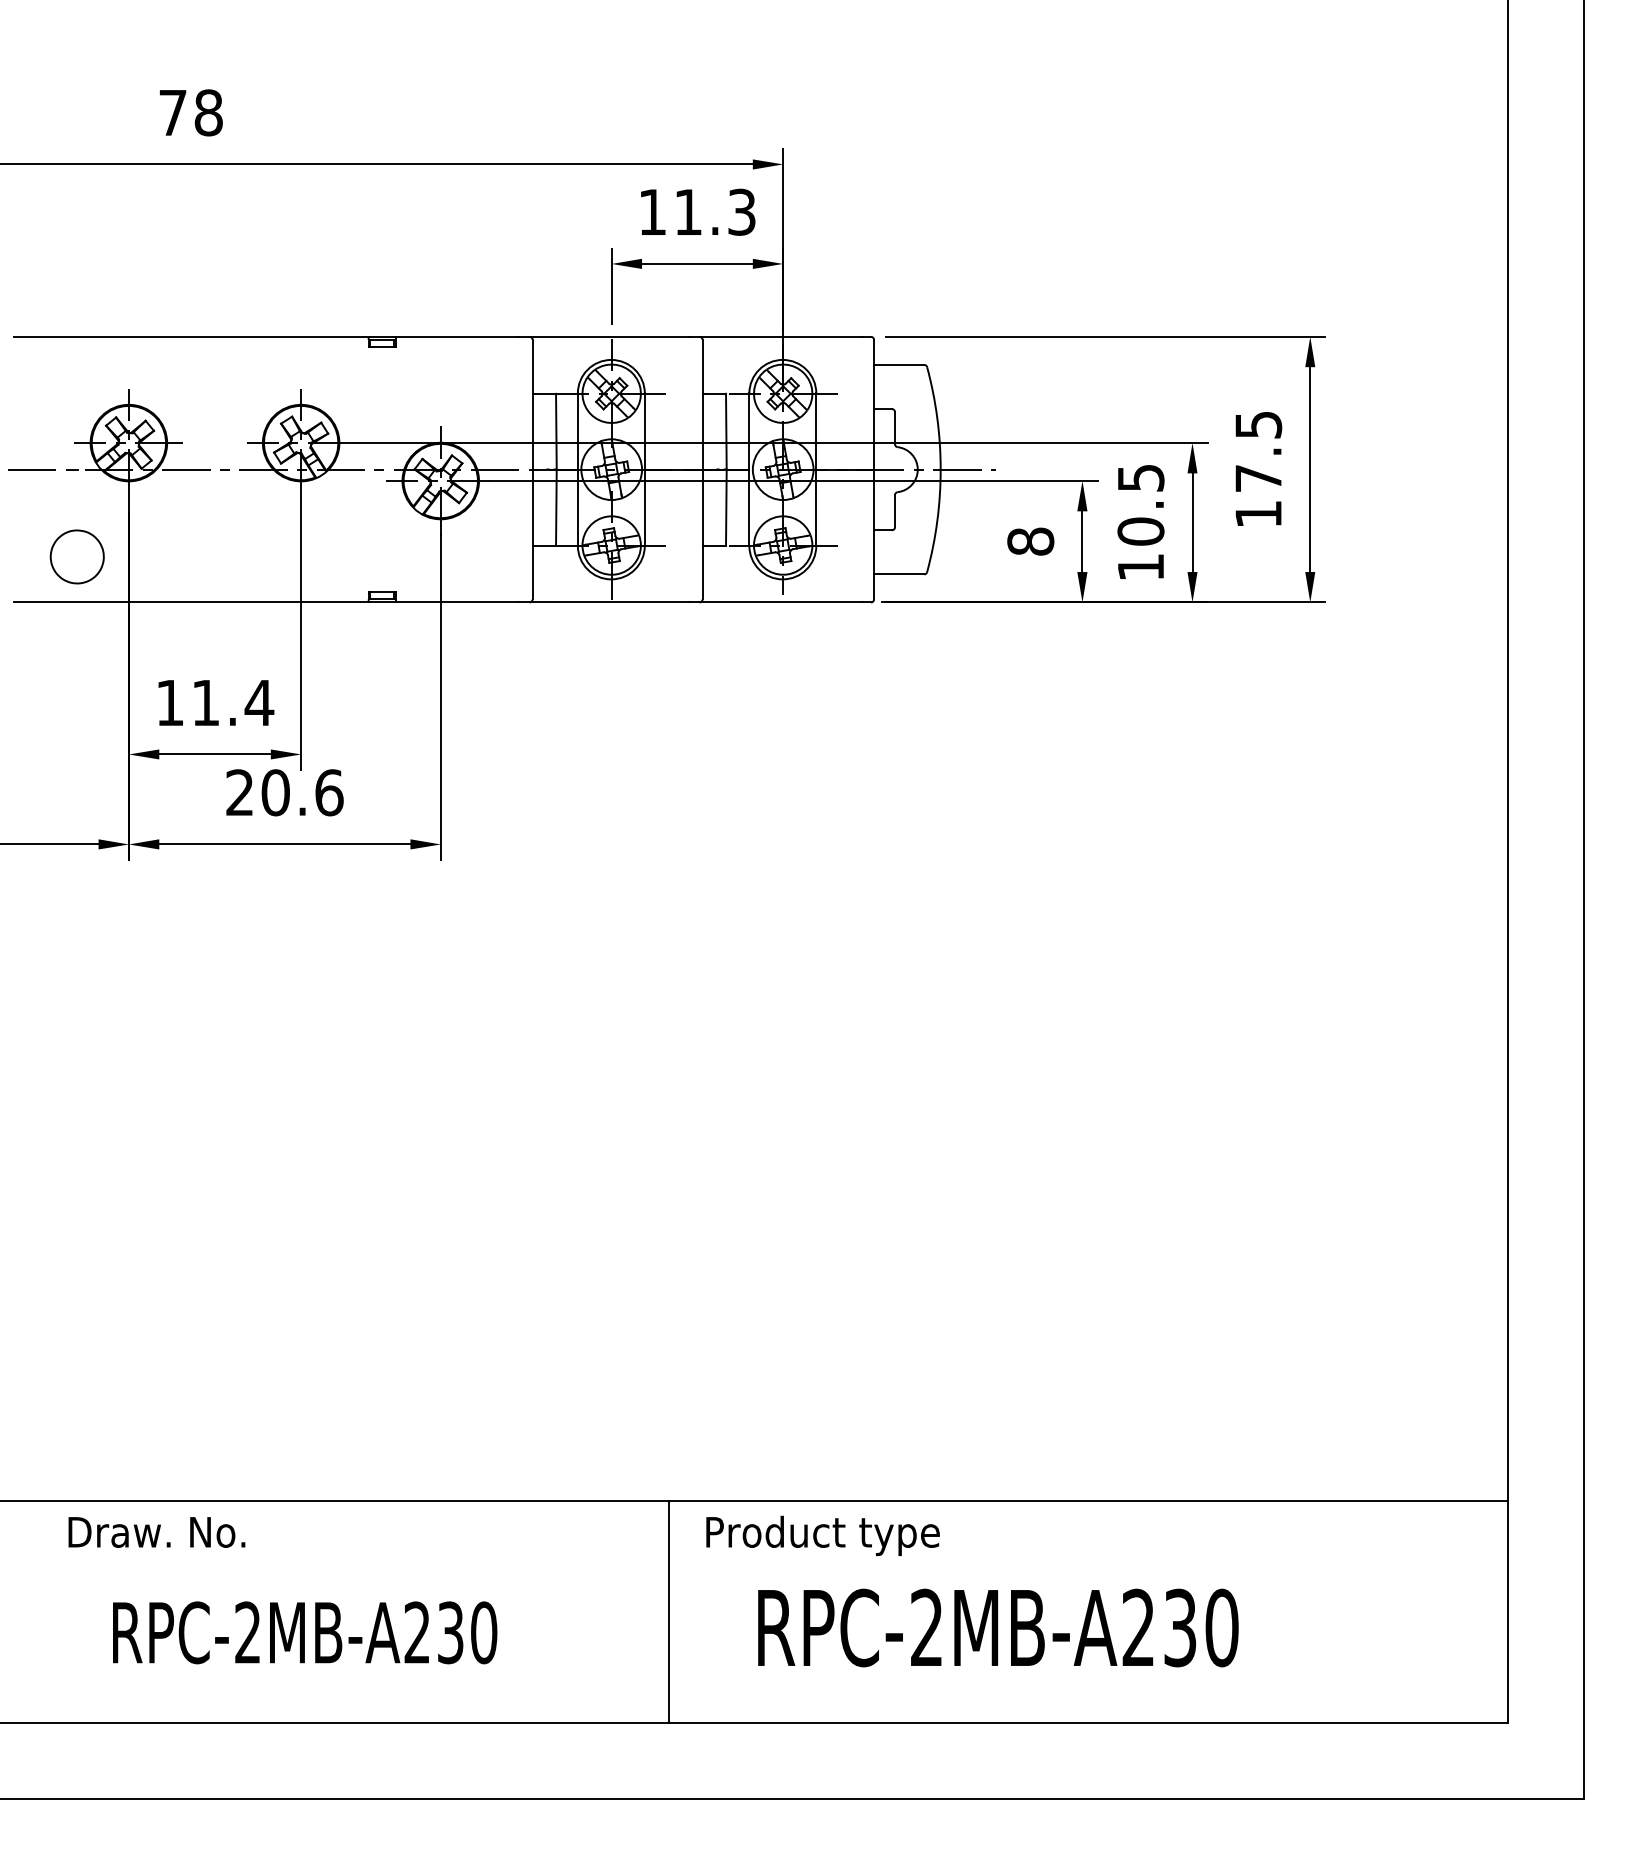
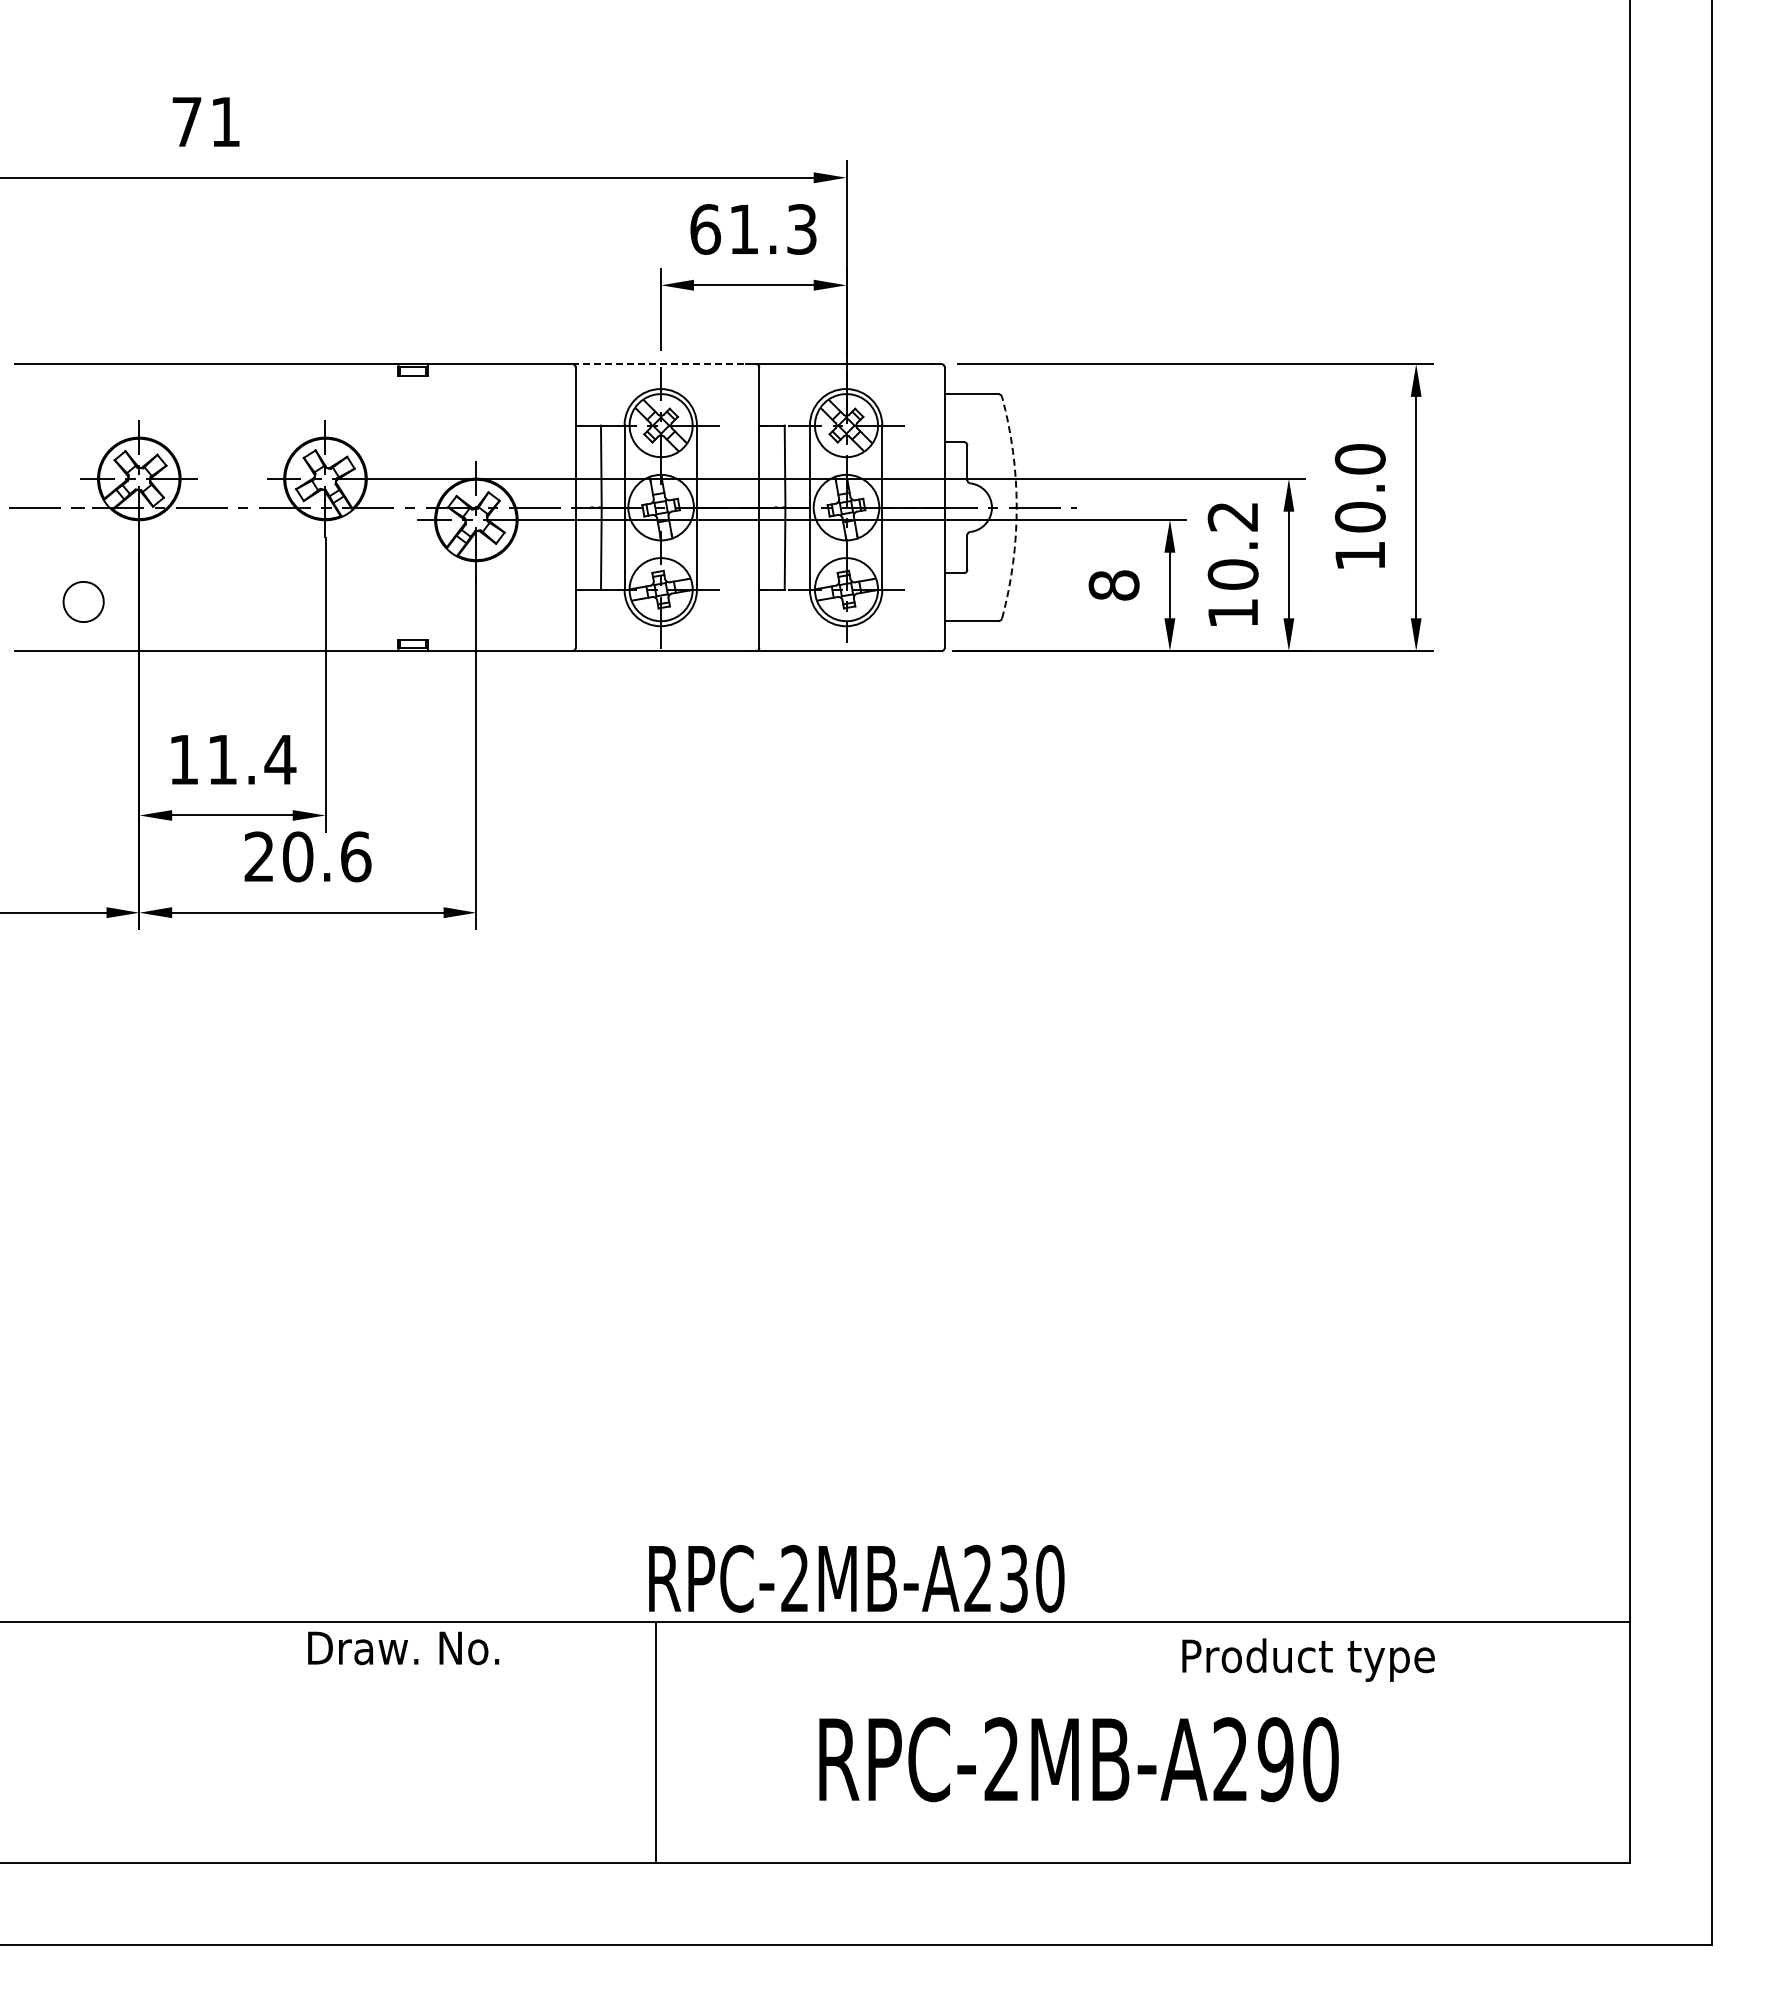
text: (208, 112) -> (225, 121), 78 -> 71
text: (652, 212) -> (705, 229), 11.3 -> 61.3
line: (610, 337) -> (659, 364), solid -> dashed
text: (1257, 451) -> (1359, 488), 17.5 -> 10.0
arc: (940, 469) -> (1016, 507), solid -> dashed
text: (1140, 477) -> (1232, 516), 10.5 -> 10.2
part: (77, 556) -> (83, 601), size x0.7
text: (156, 1532) -> (403, 1648), moved
text: (822, 1535) -> (1308, 1659), moved
line: (669, 1611) -> (655, 1741), moved
text: (1180, 1627) -> (1275, 1759), RPC-2MB-A230 -> RPC-2MB-A290
text: (304, 1632) -> (856, 1578), moved

